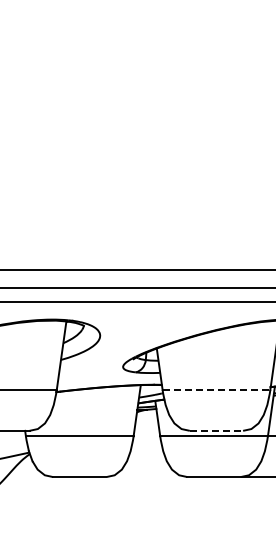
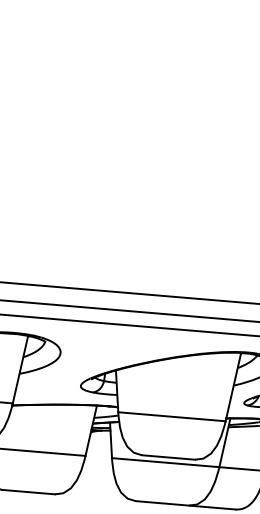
line: (216, 389) -> (172, 416), dashed -> solid
line: (216, 430) -> (168, 457), dashed -> solid

